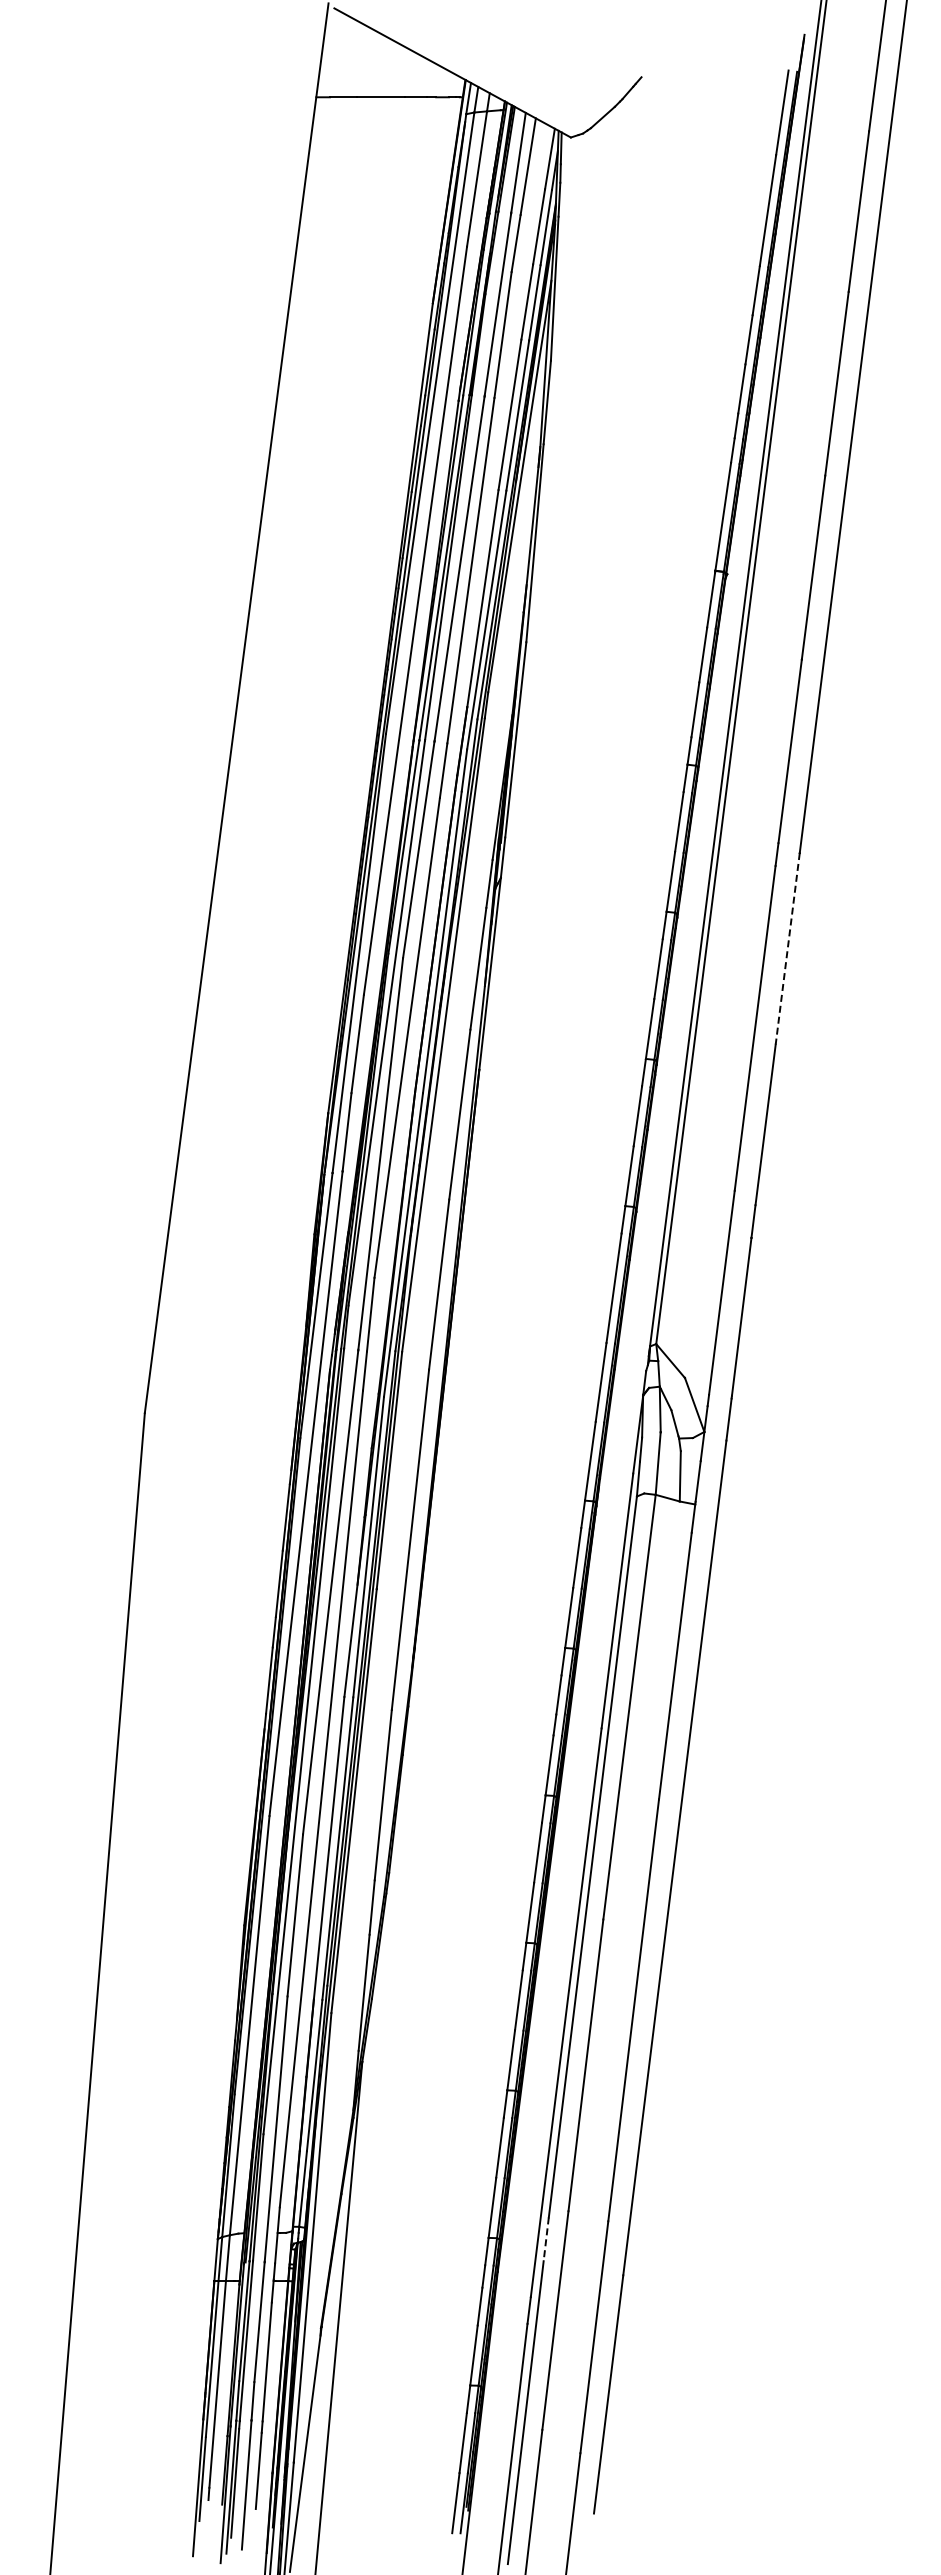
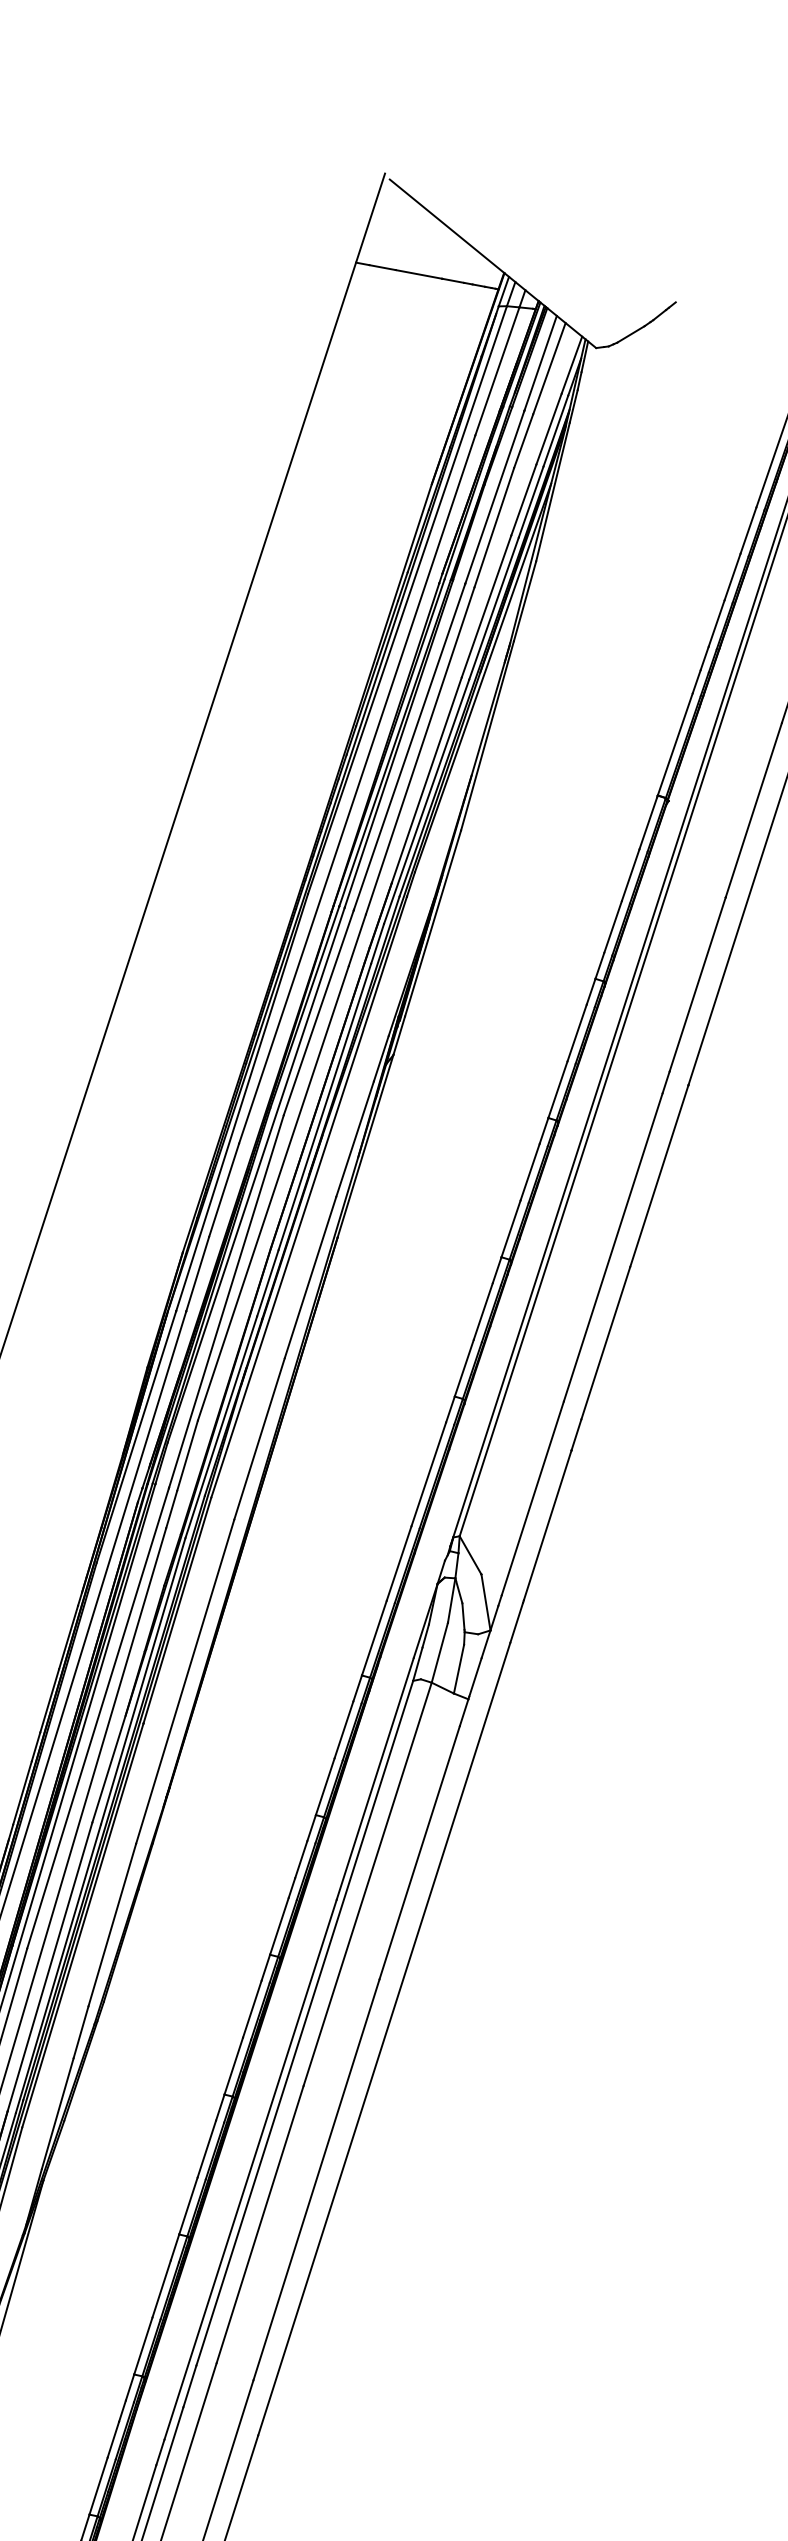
line: (787, 948) -> (659, 1175), dashed -> solid
line: (546, 2239) -> (190, 2386), dashed -> solid

